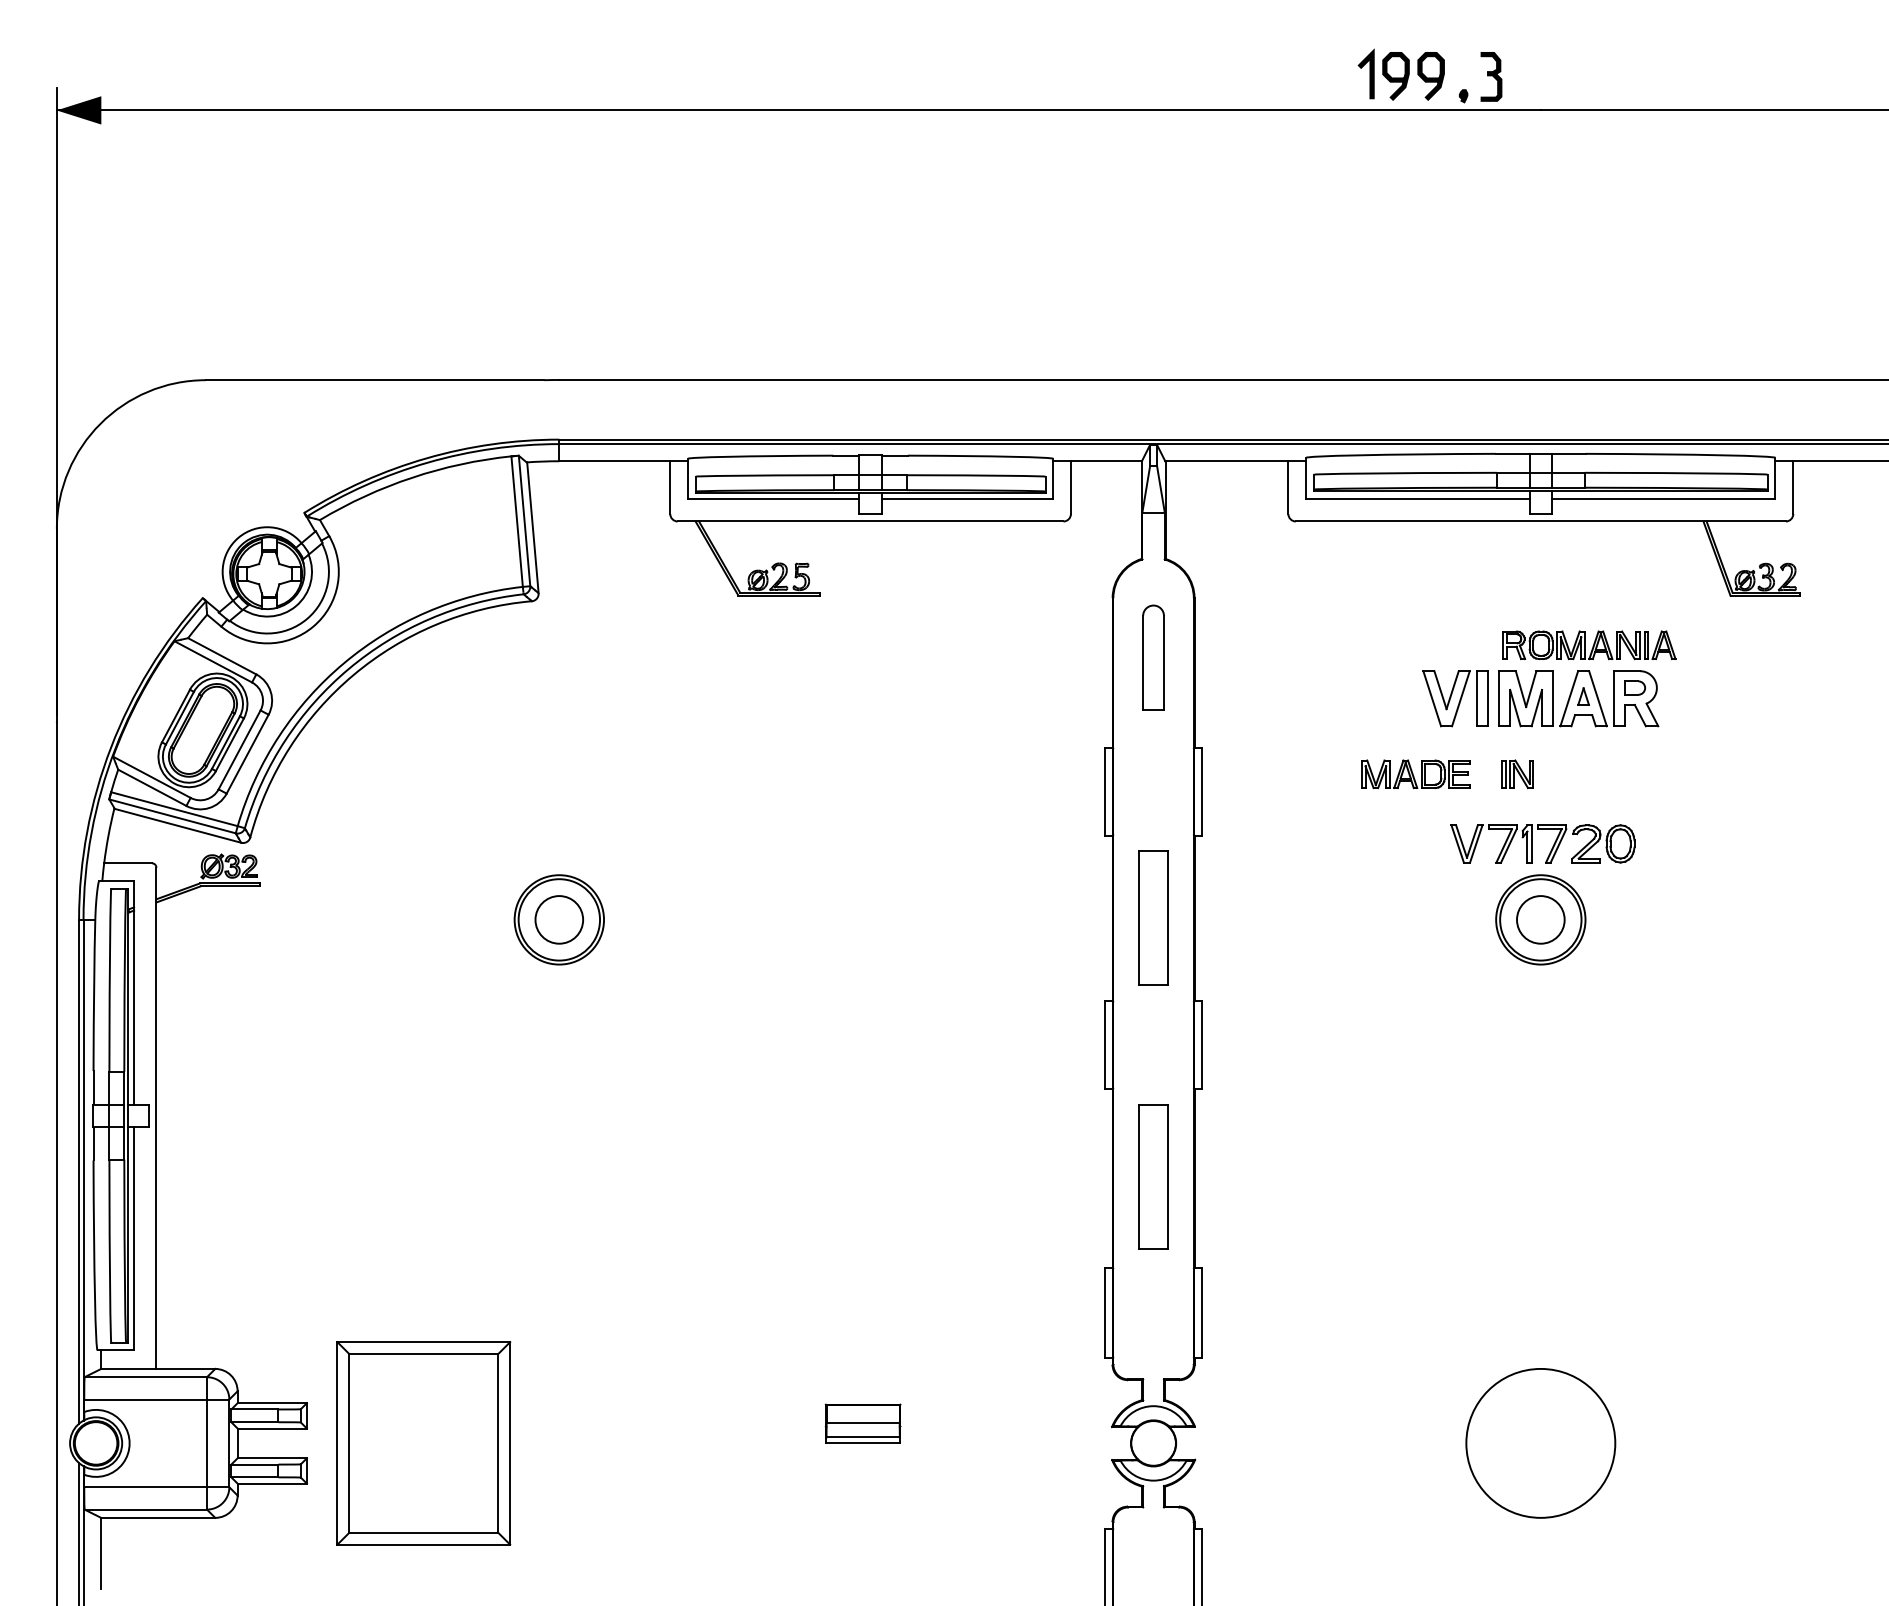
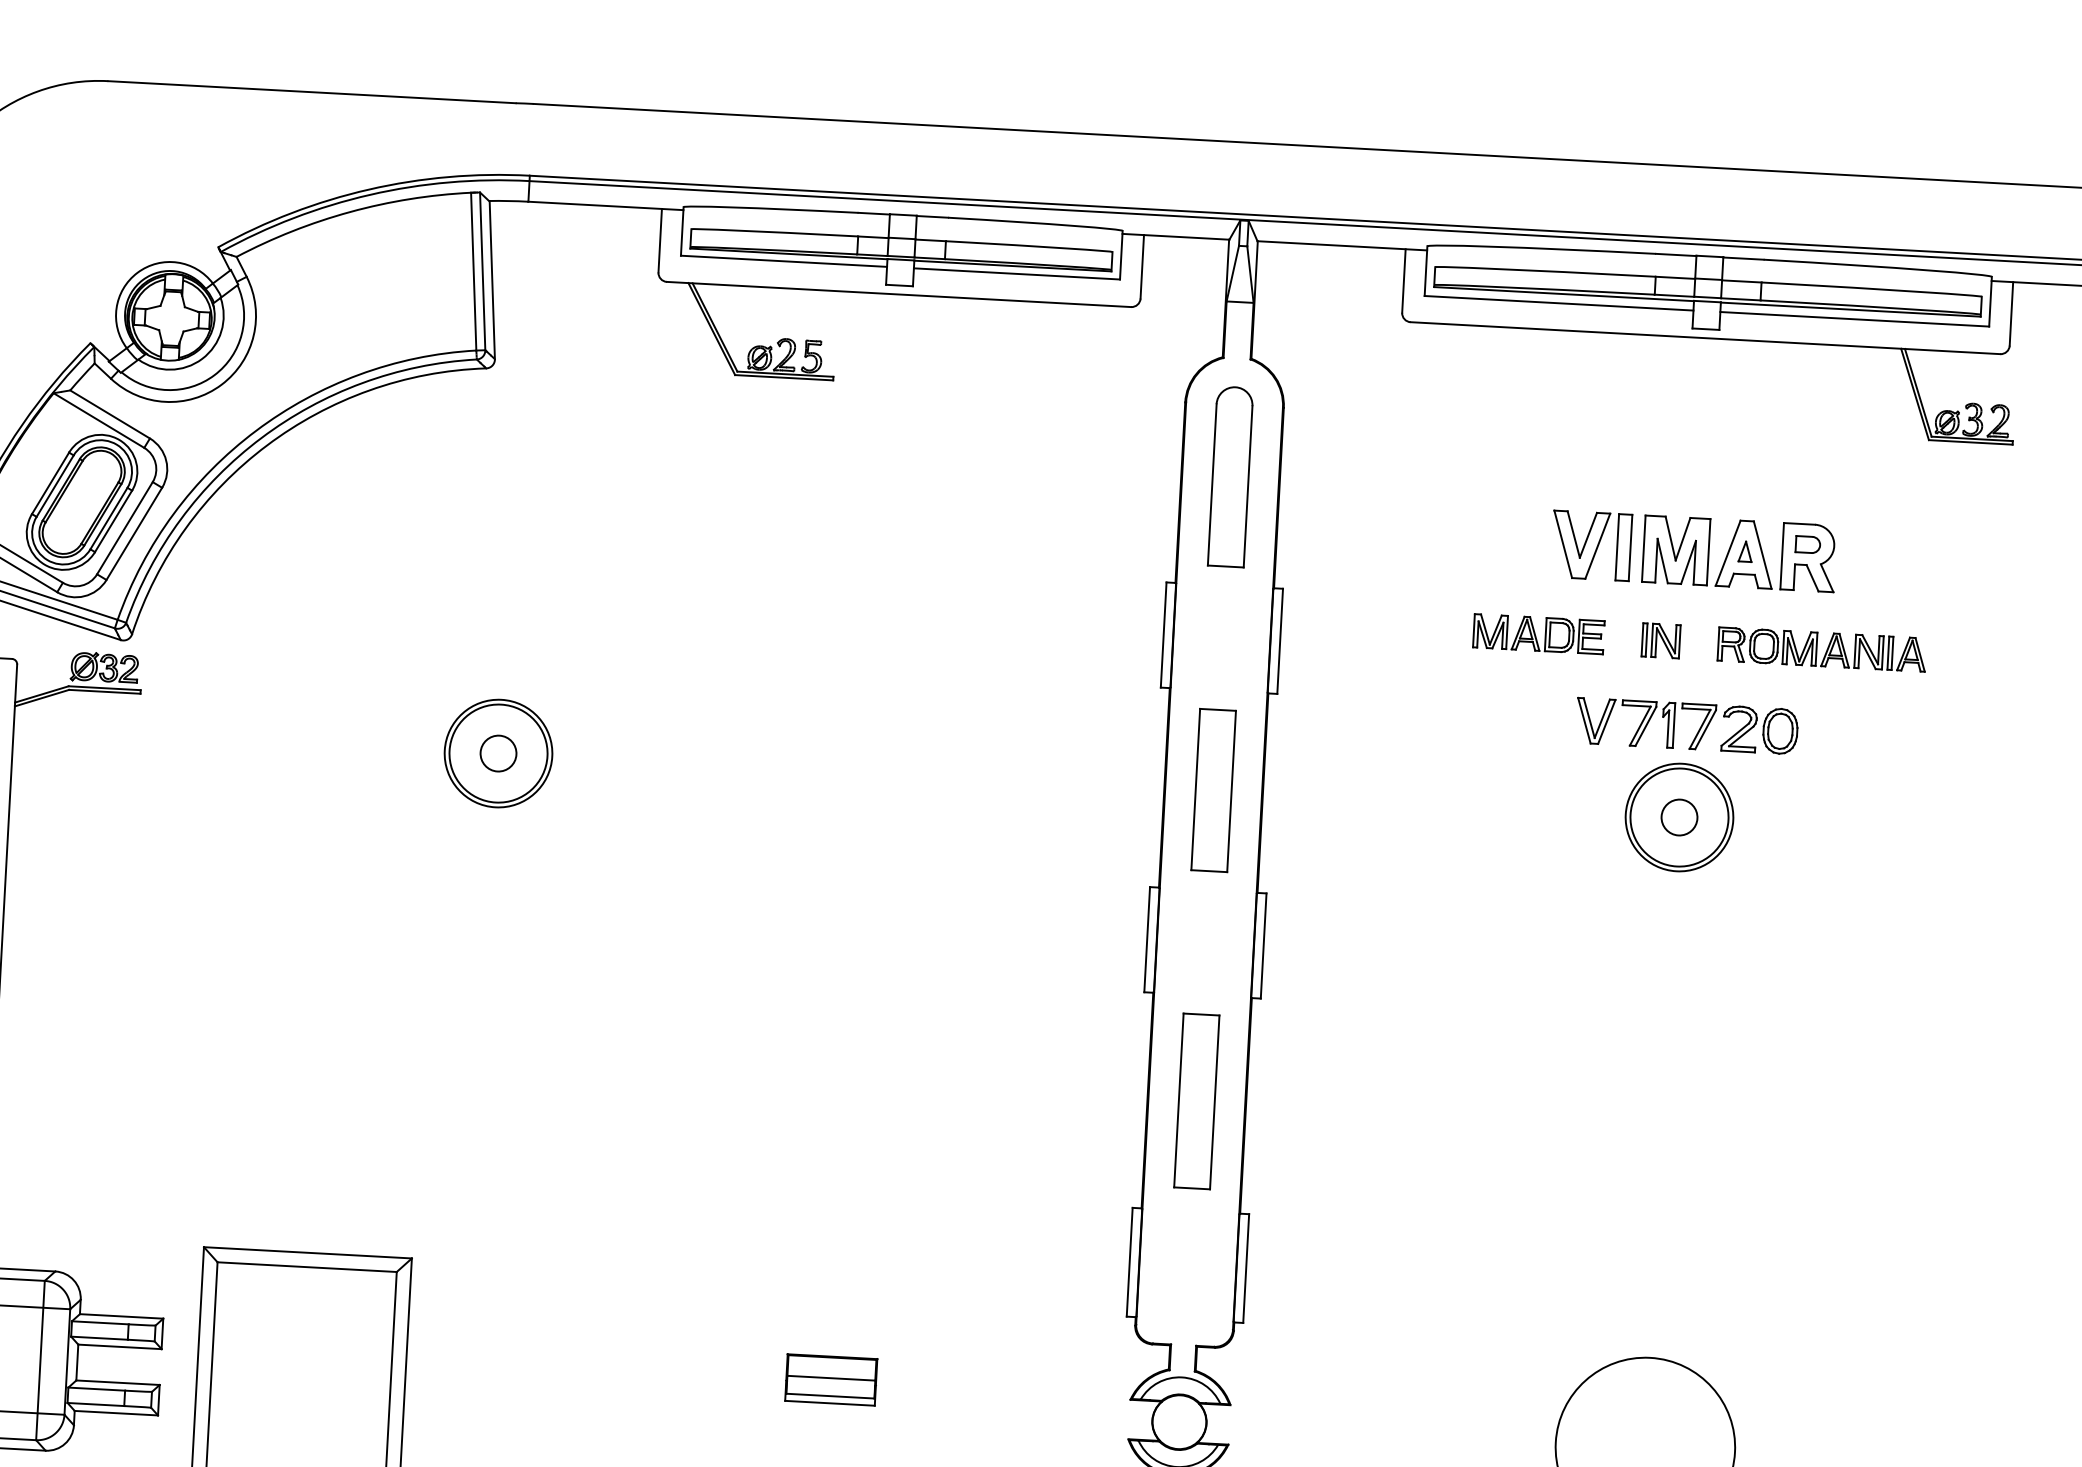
part: (1589, 645) -> (1822, 649), moved
part: (1153, 657) -> (1230, 476), size x1.43
circle: (559, 919) -> (498, 753), size x0.62
circle: (1540, 919) -> (1679, 817), size x0.62

